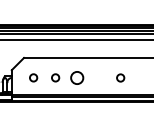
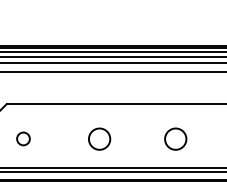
circle: (55, 77) -> (61, 138), removed
circle: (120, 77) -> (175, 138), size x1.67

